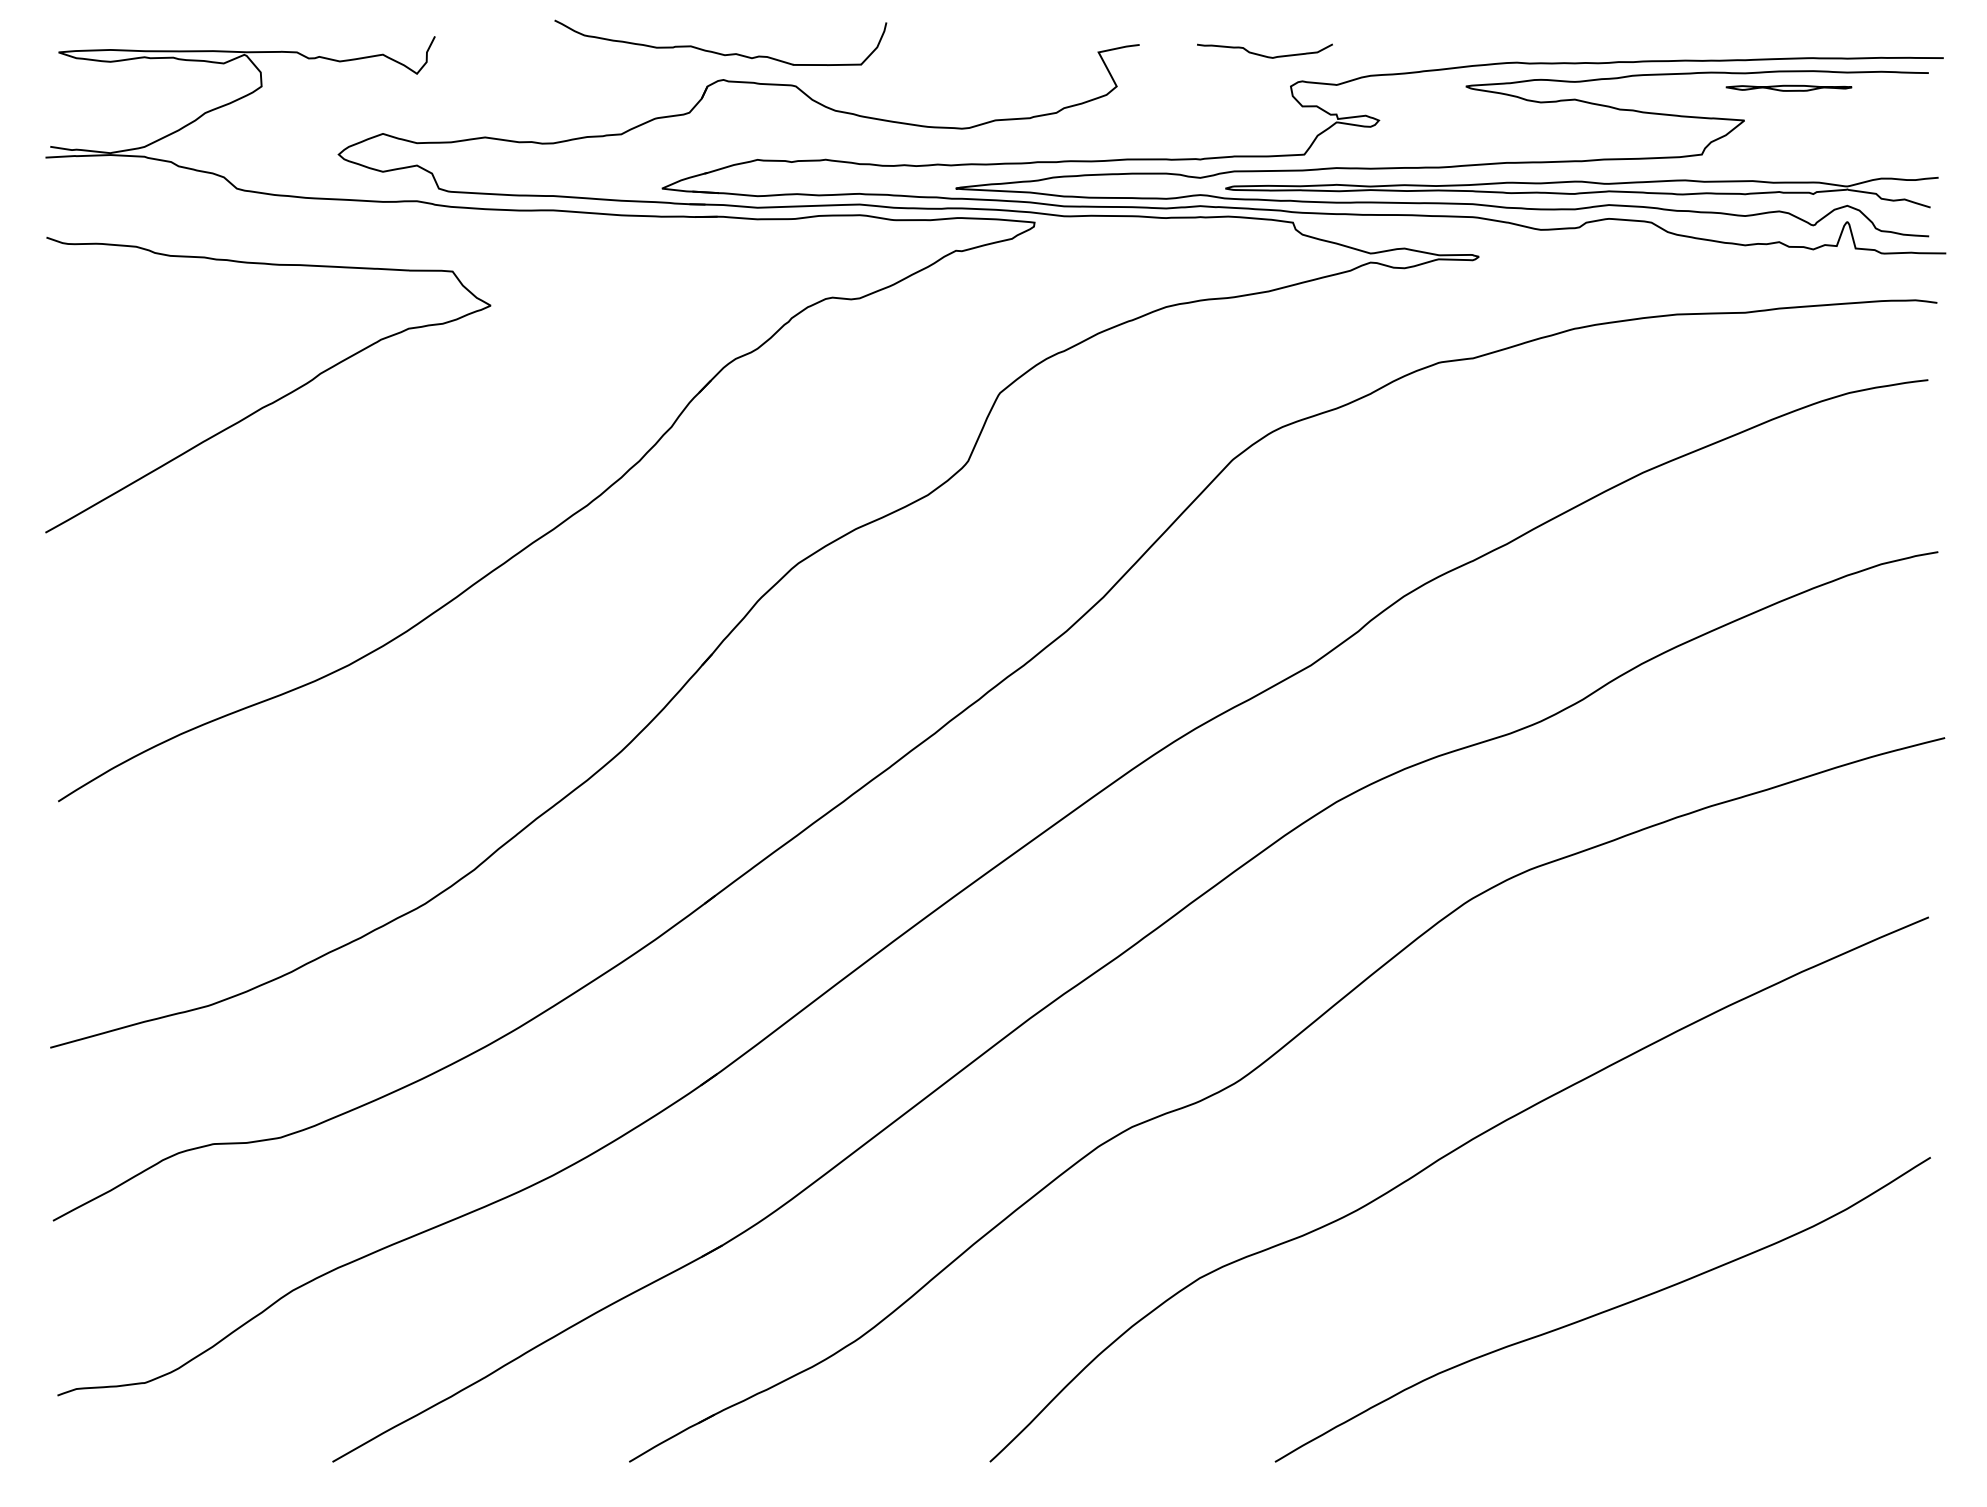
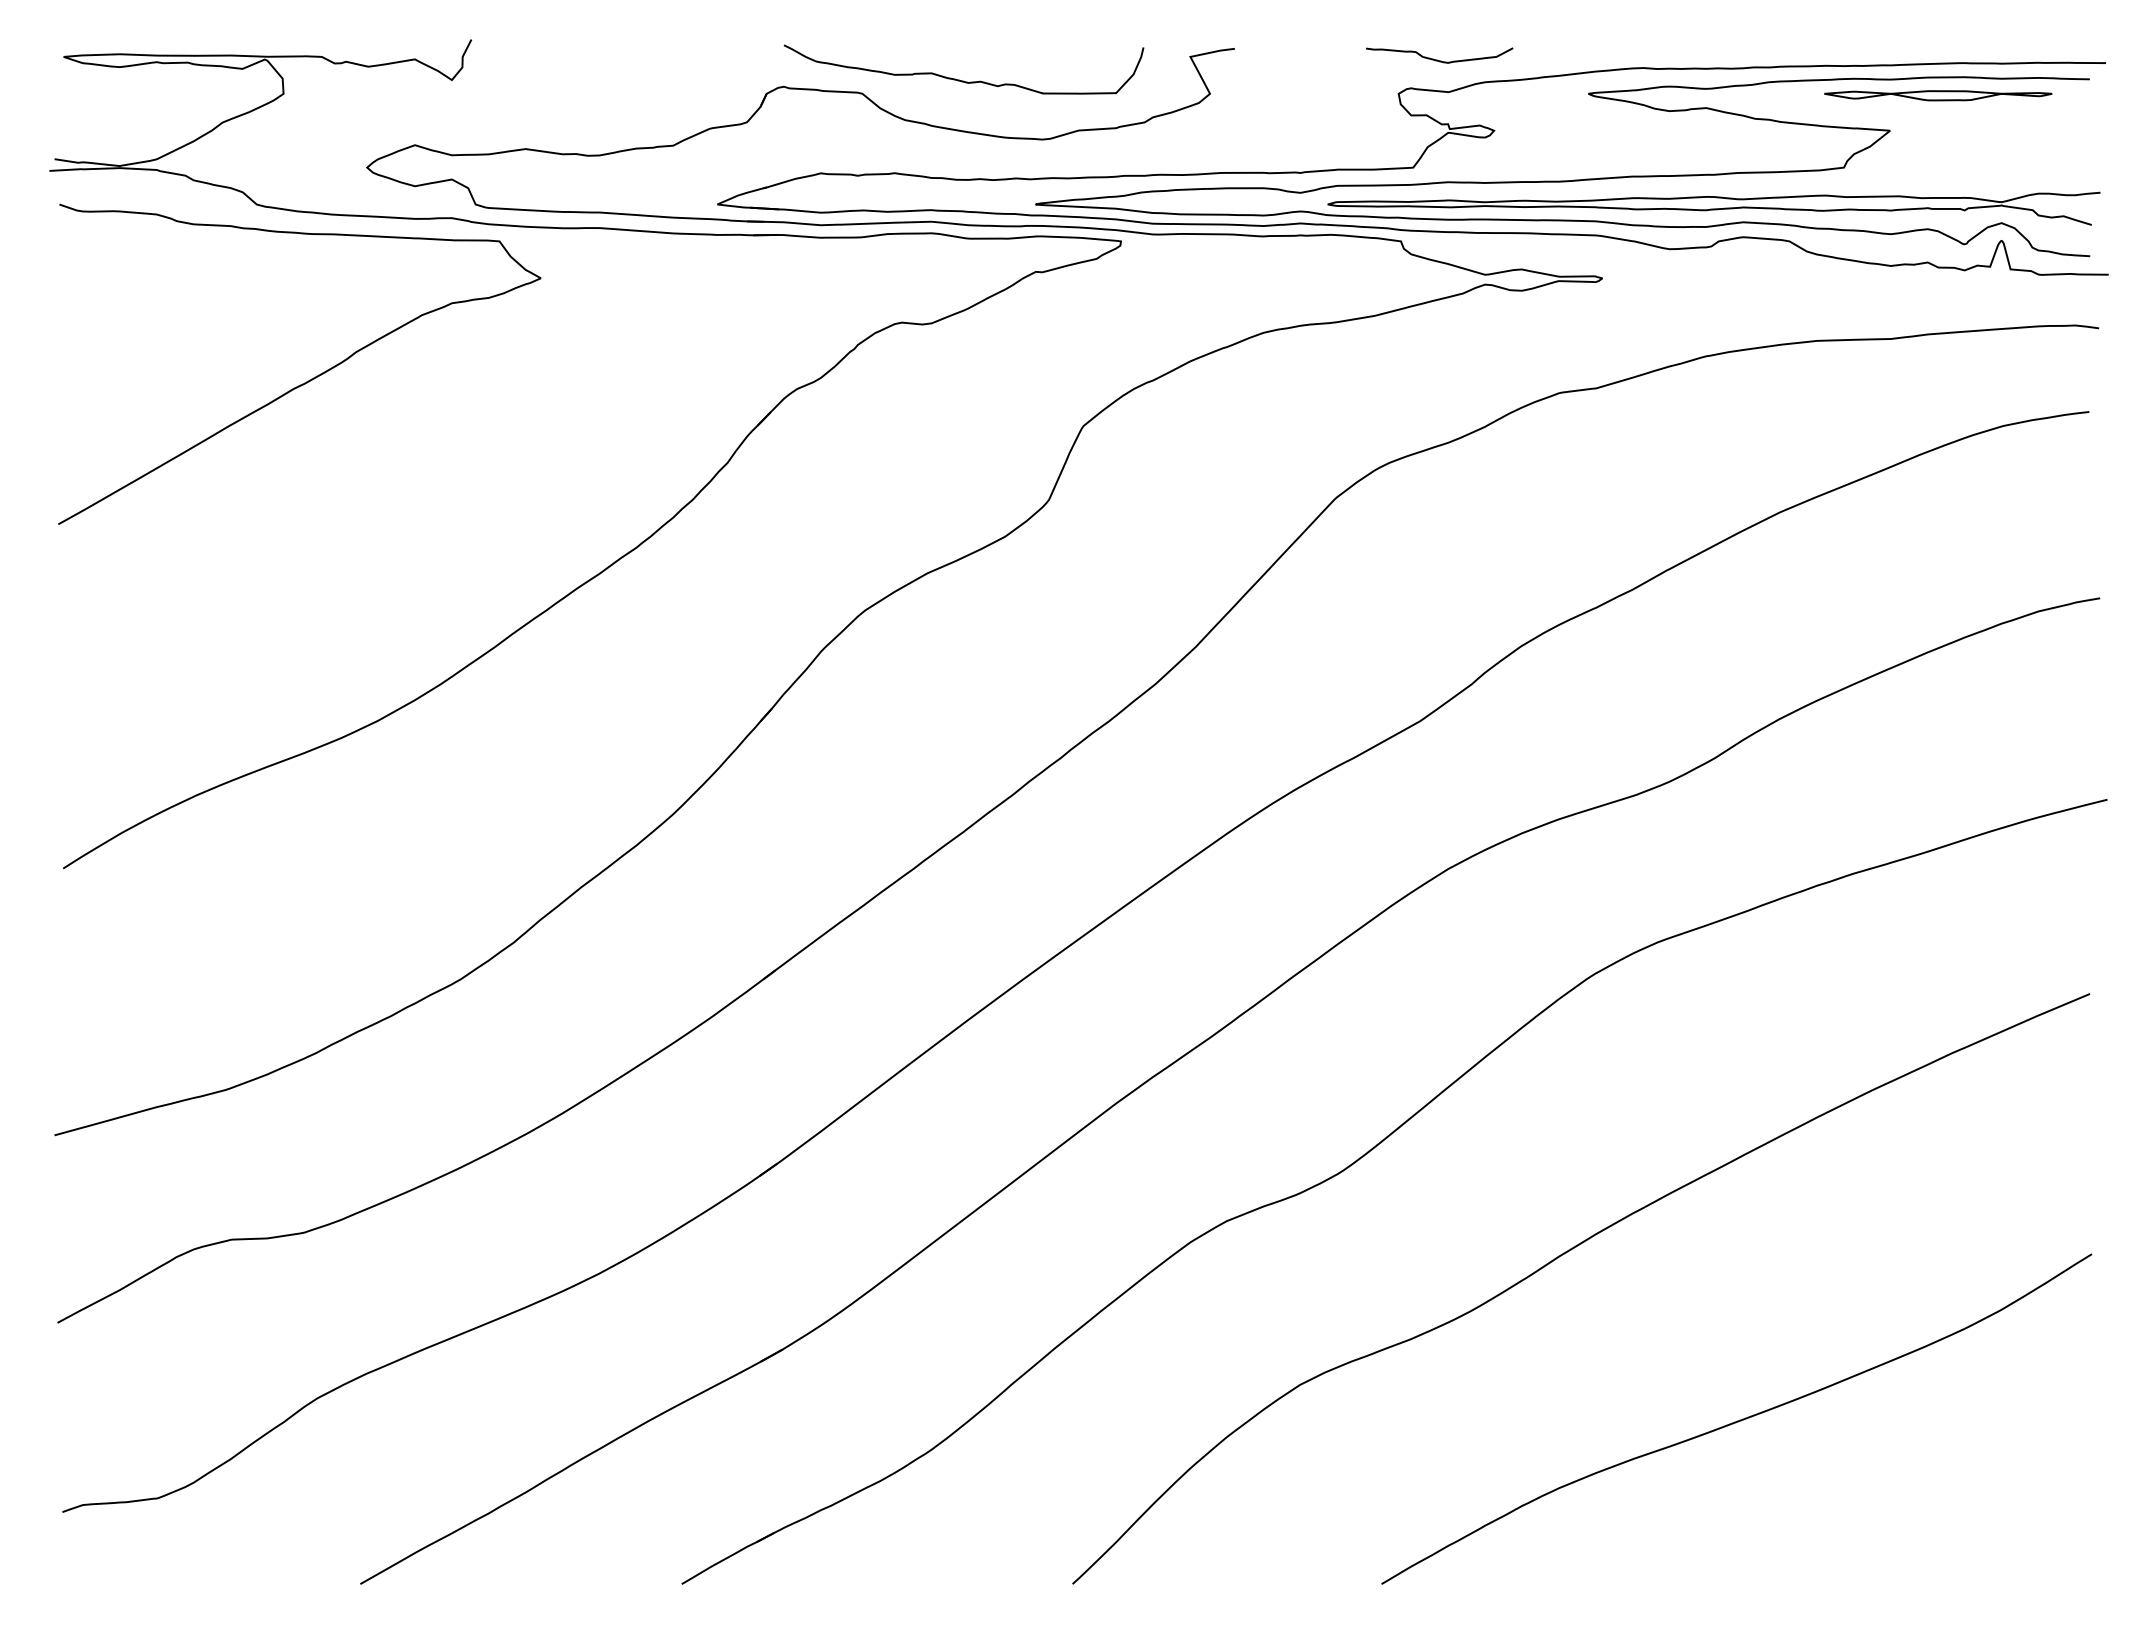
curve: (720, 52) -> (963, 80), moved
curve: (1263, 54) -> (1437, 59), moved
part: (1789, 88) -> (1938, 95), size x1.67
curve: (277, 399) -> (309, 379), moved

